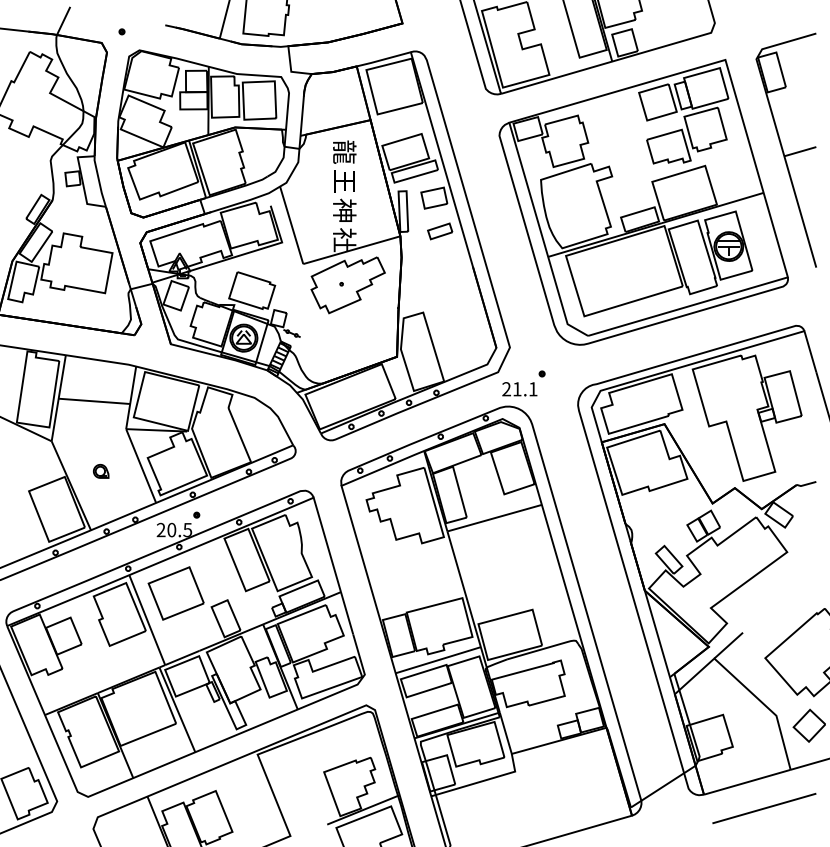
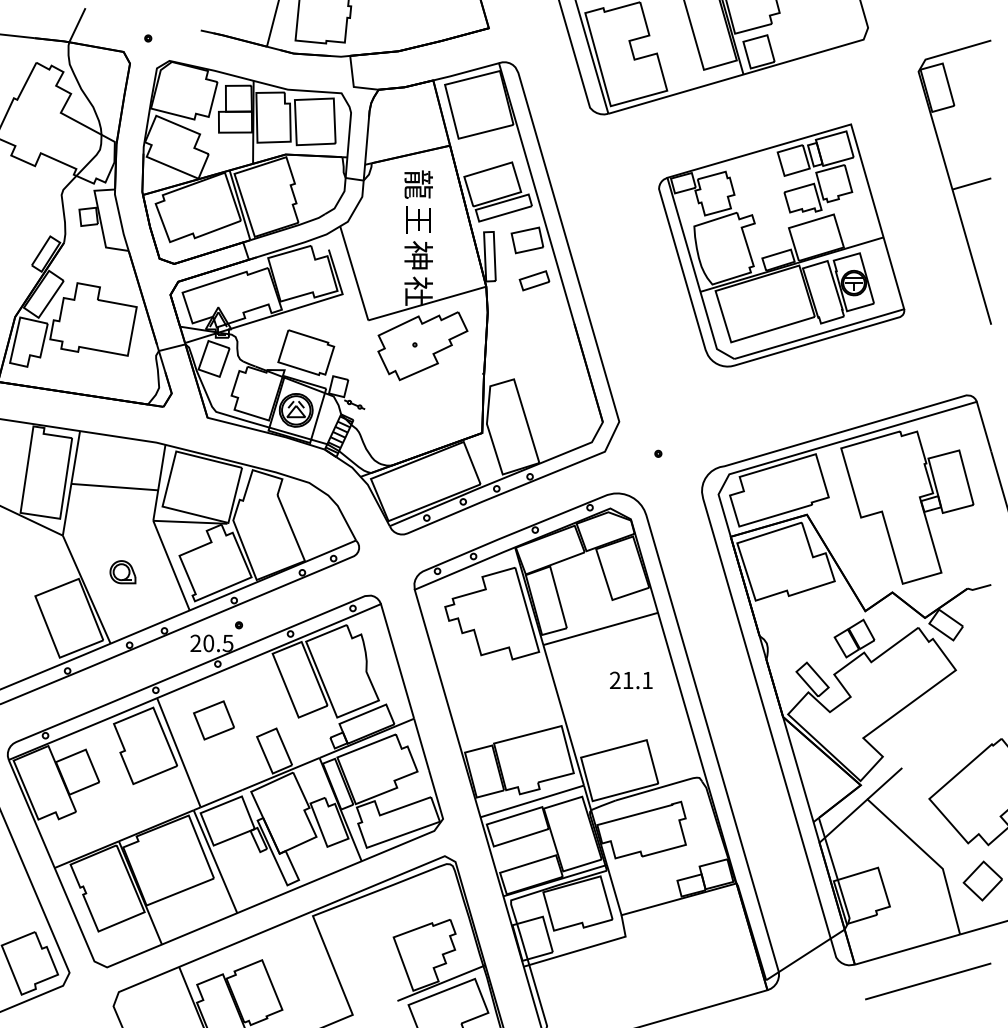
part: (643, 202) -> (781, 245), size x0.7
text: (520, 389) -> (631, 680), moved
part: (100, 470) -> (122, 571), size x1.4
part: (175, 593) -> (213, 720), size x0.6

